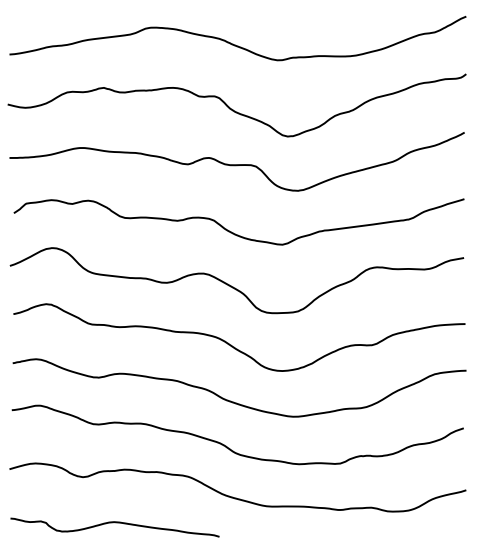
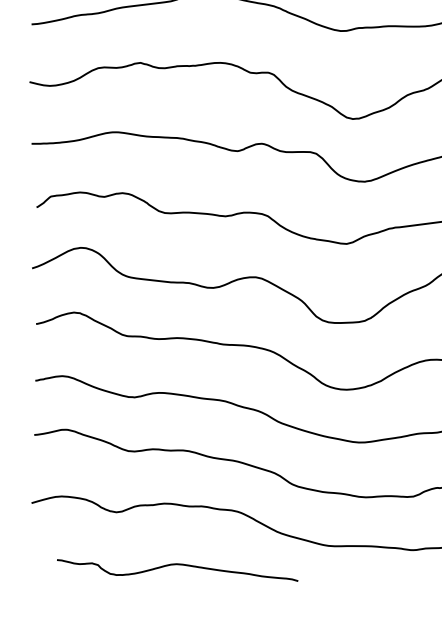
curve: (114, 523) -> (177, 565), moved

